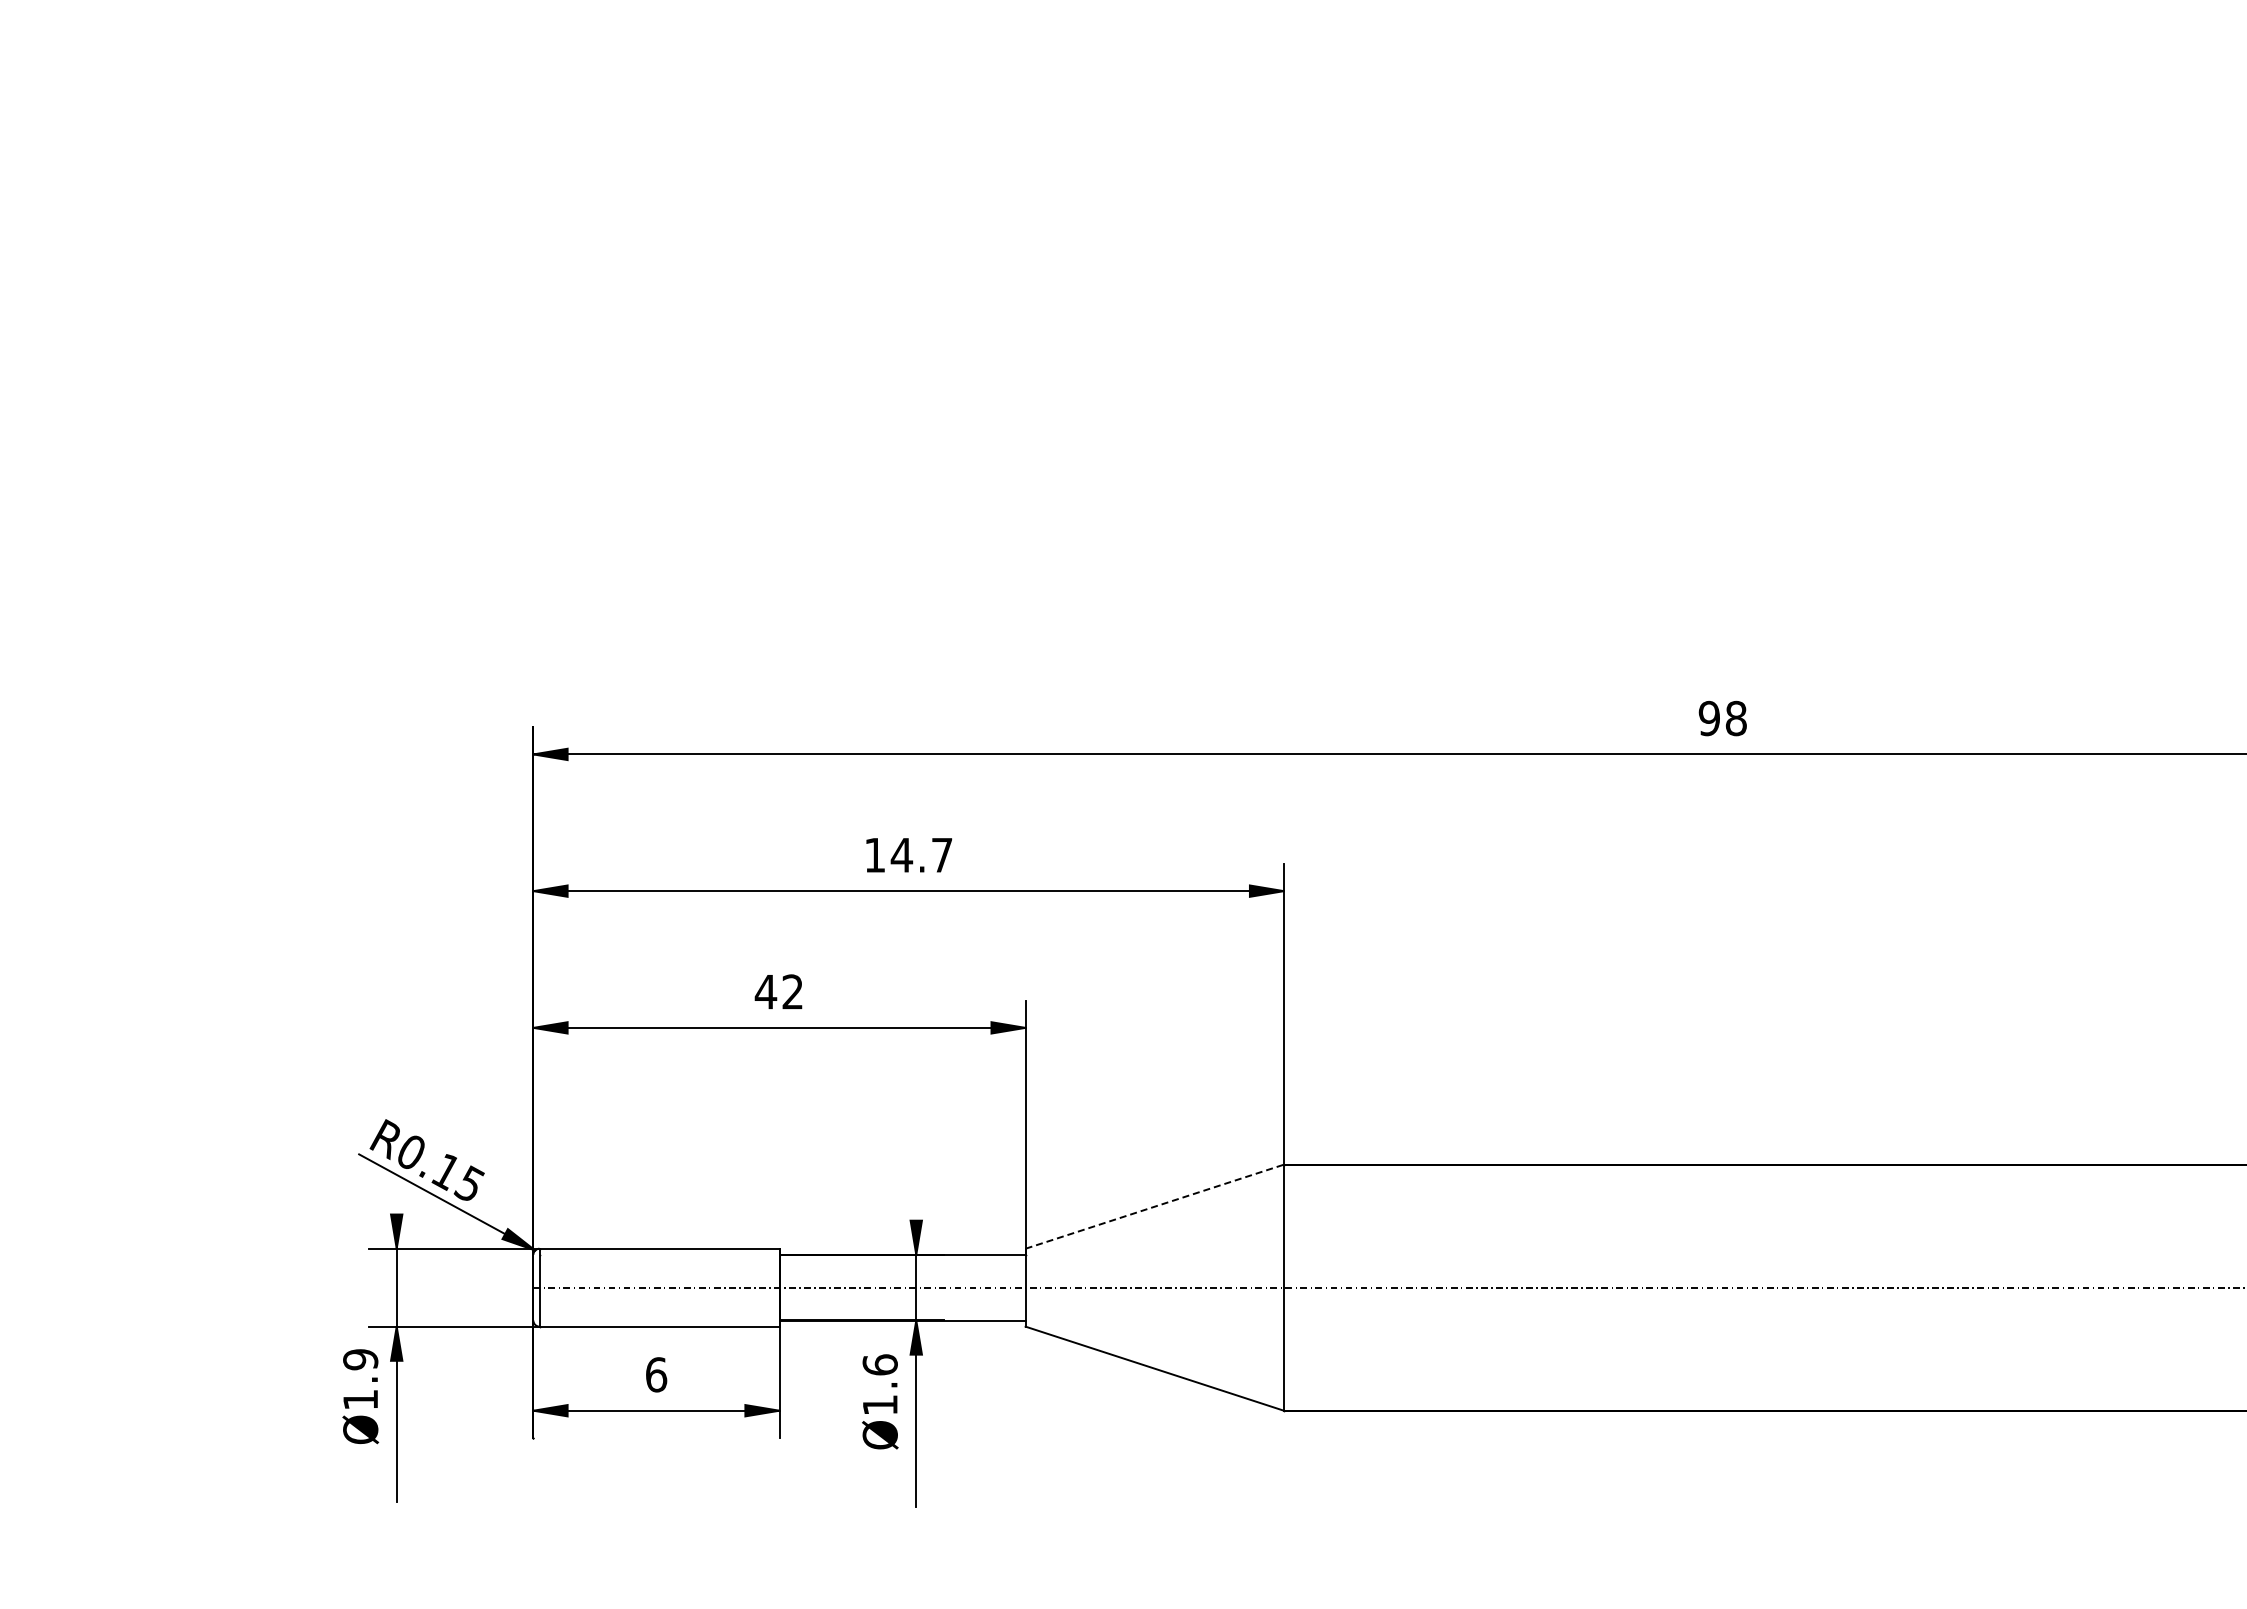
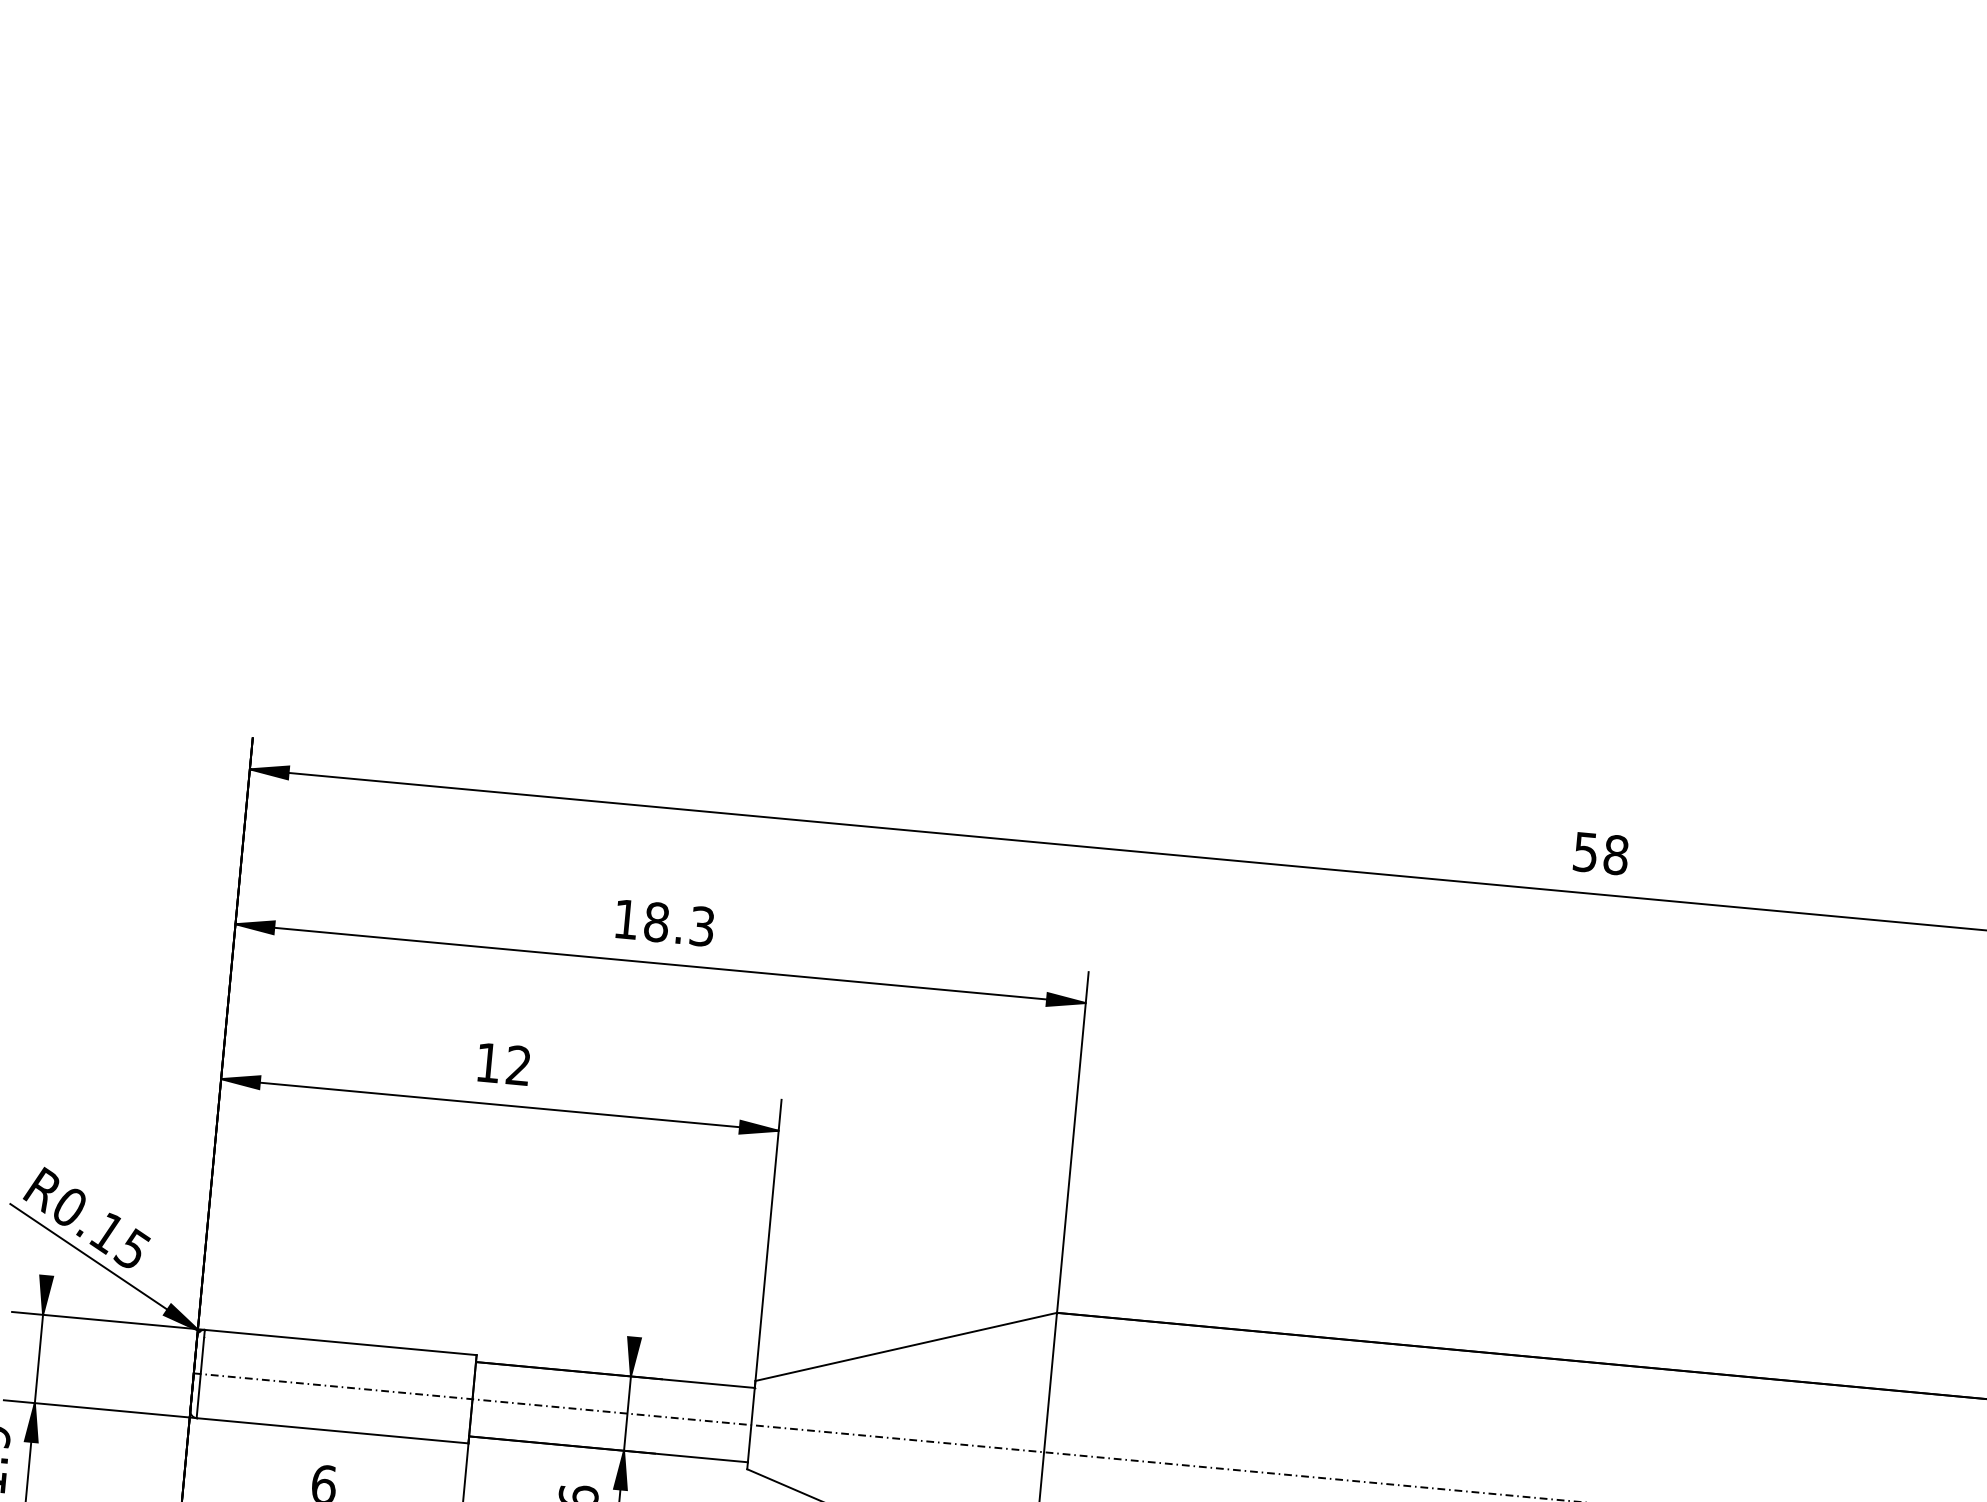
text: (1708, 718) -> (1584, 852), 98 -> 58
text: (921, 854) -> (678, 923), 14.7 -> 18.3
text: (765, 992) -> (487, 1063), 42 -> 12
line: (1154, 1206) -> (905, 1346), dashed -> solid

